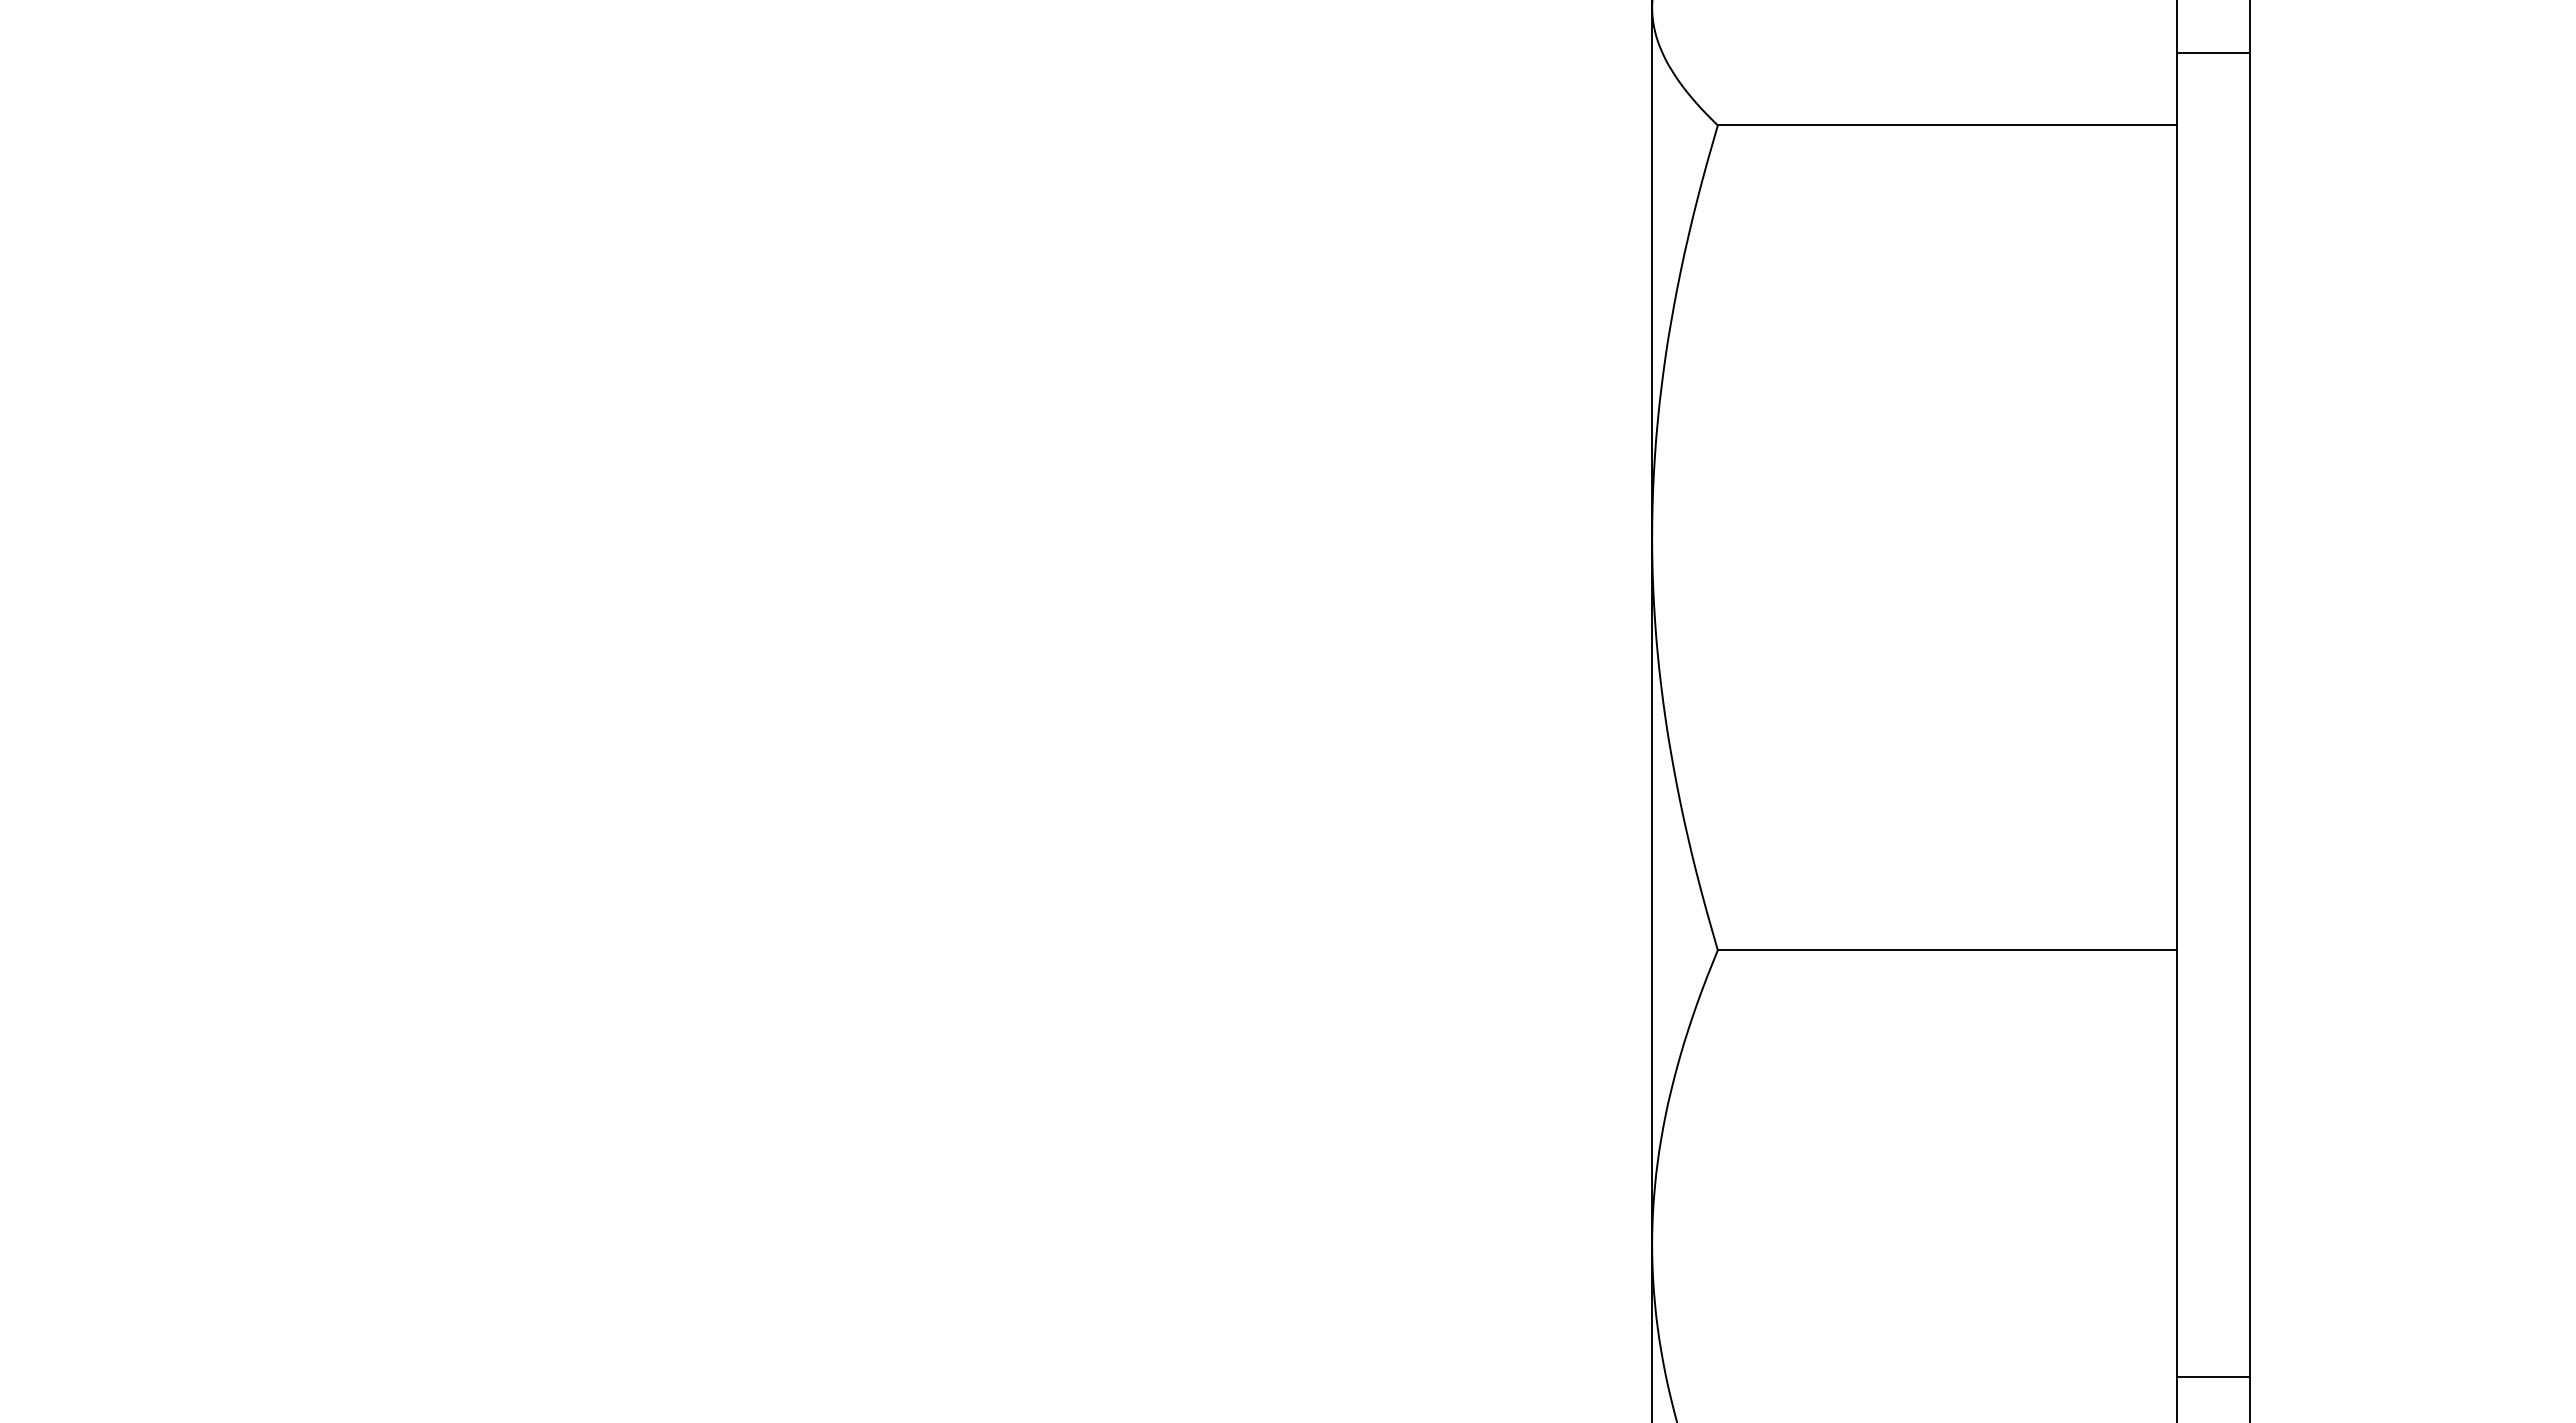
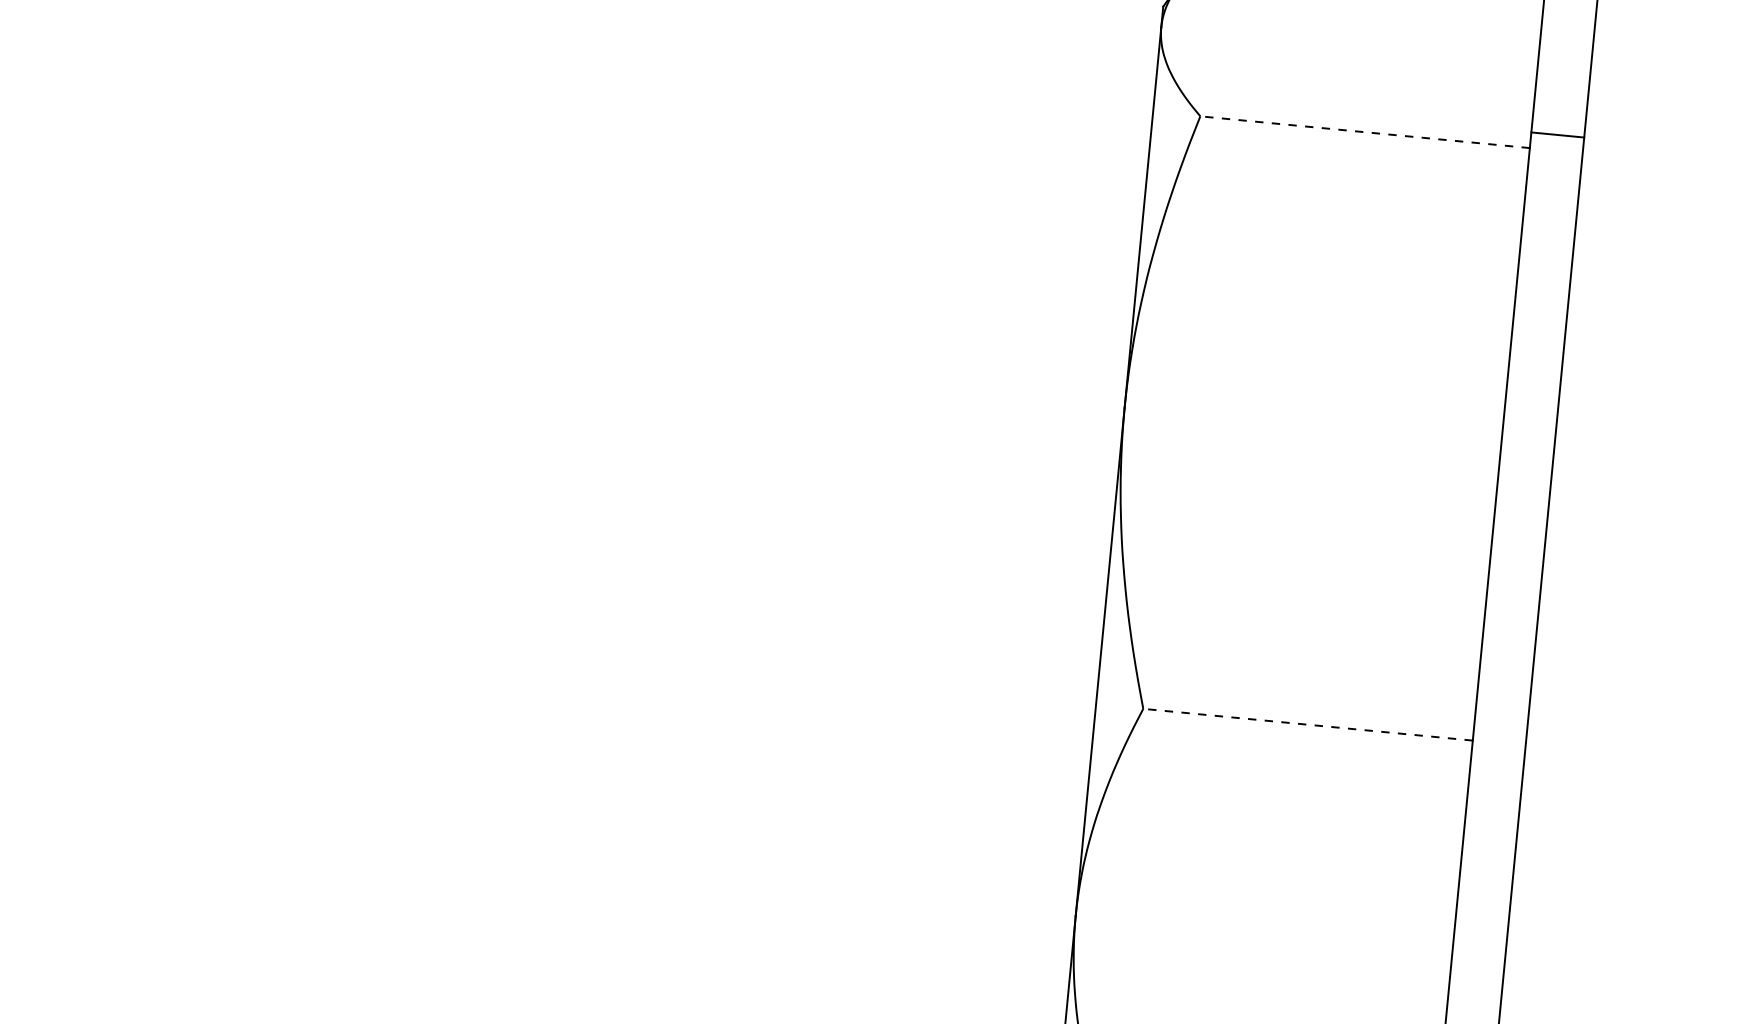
line: (2213, 52) -> (1557, 134), moved
line: (1946, 125) -> (1364, 132), solid -> dashed
line: (1946, 950) -> (1307, 724), solid -> dashed

